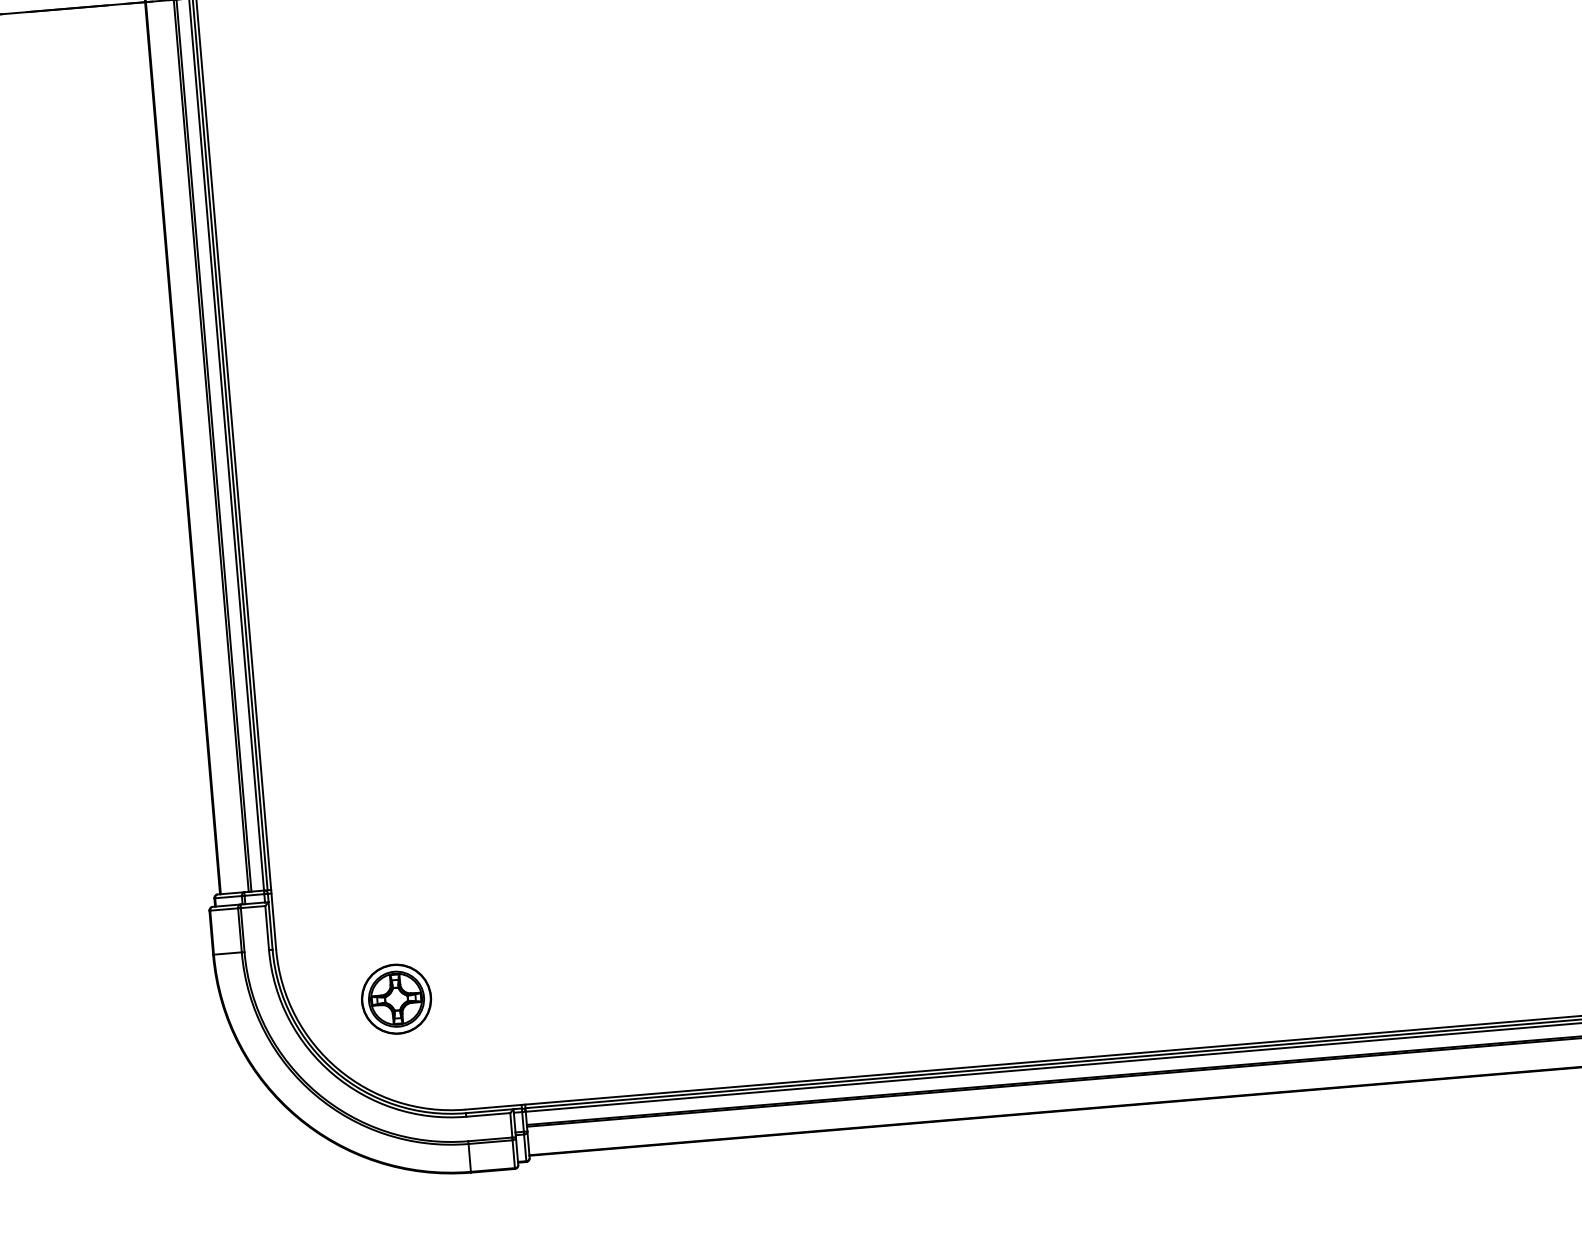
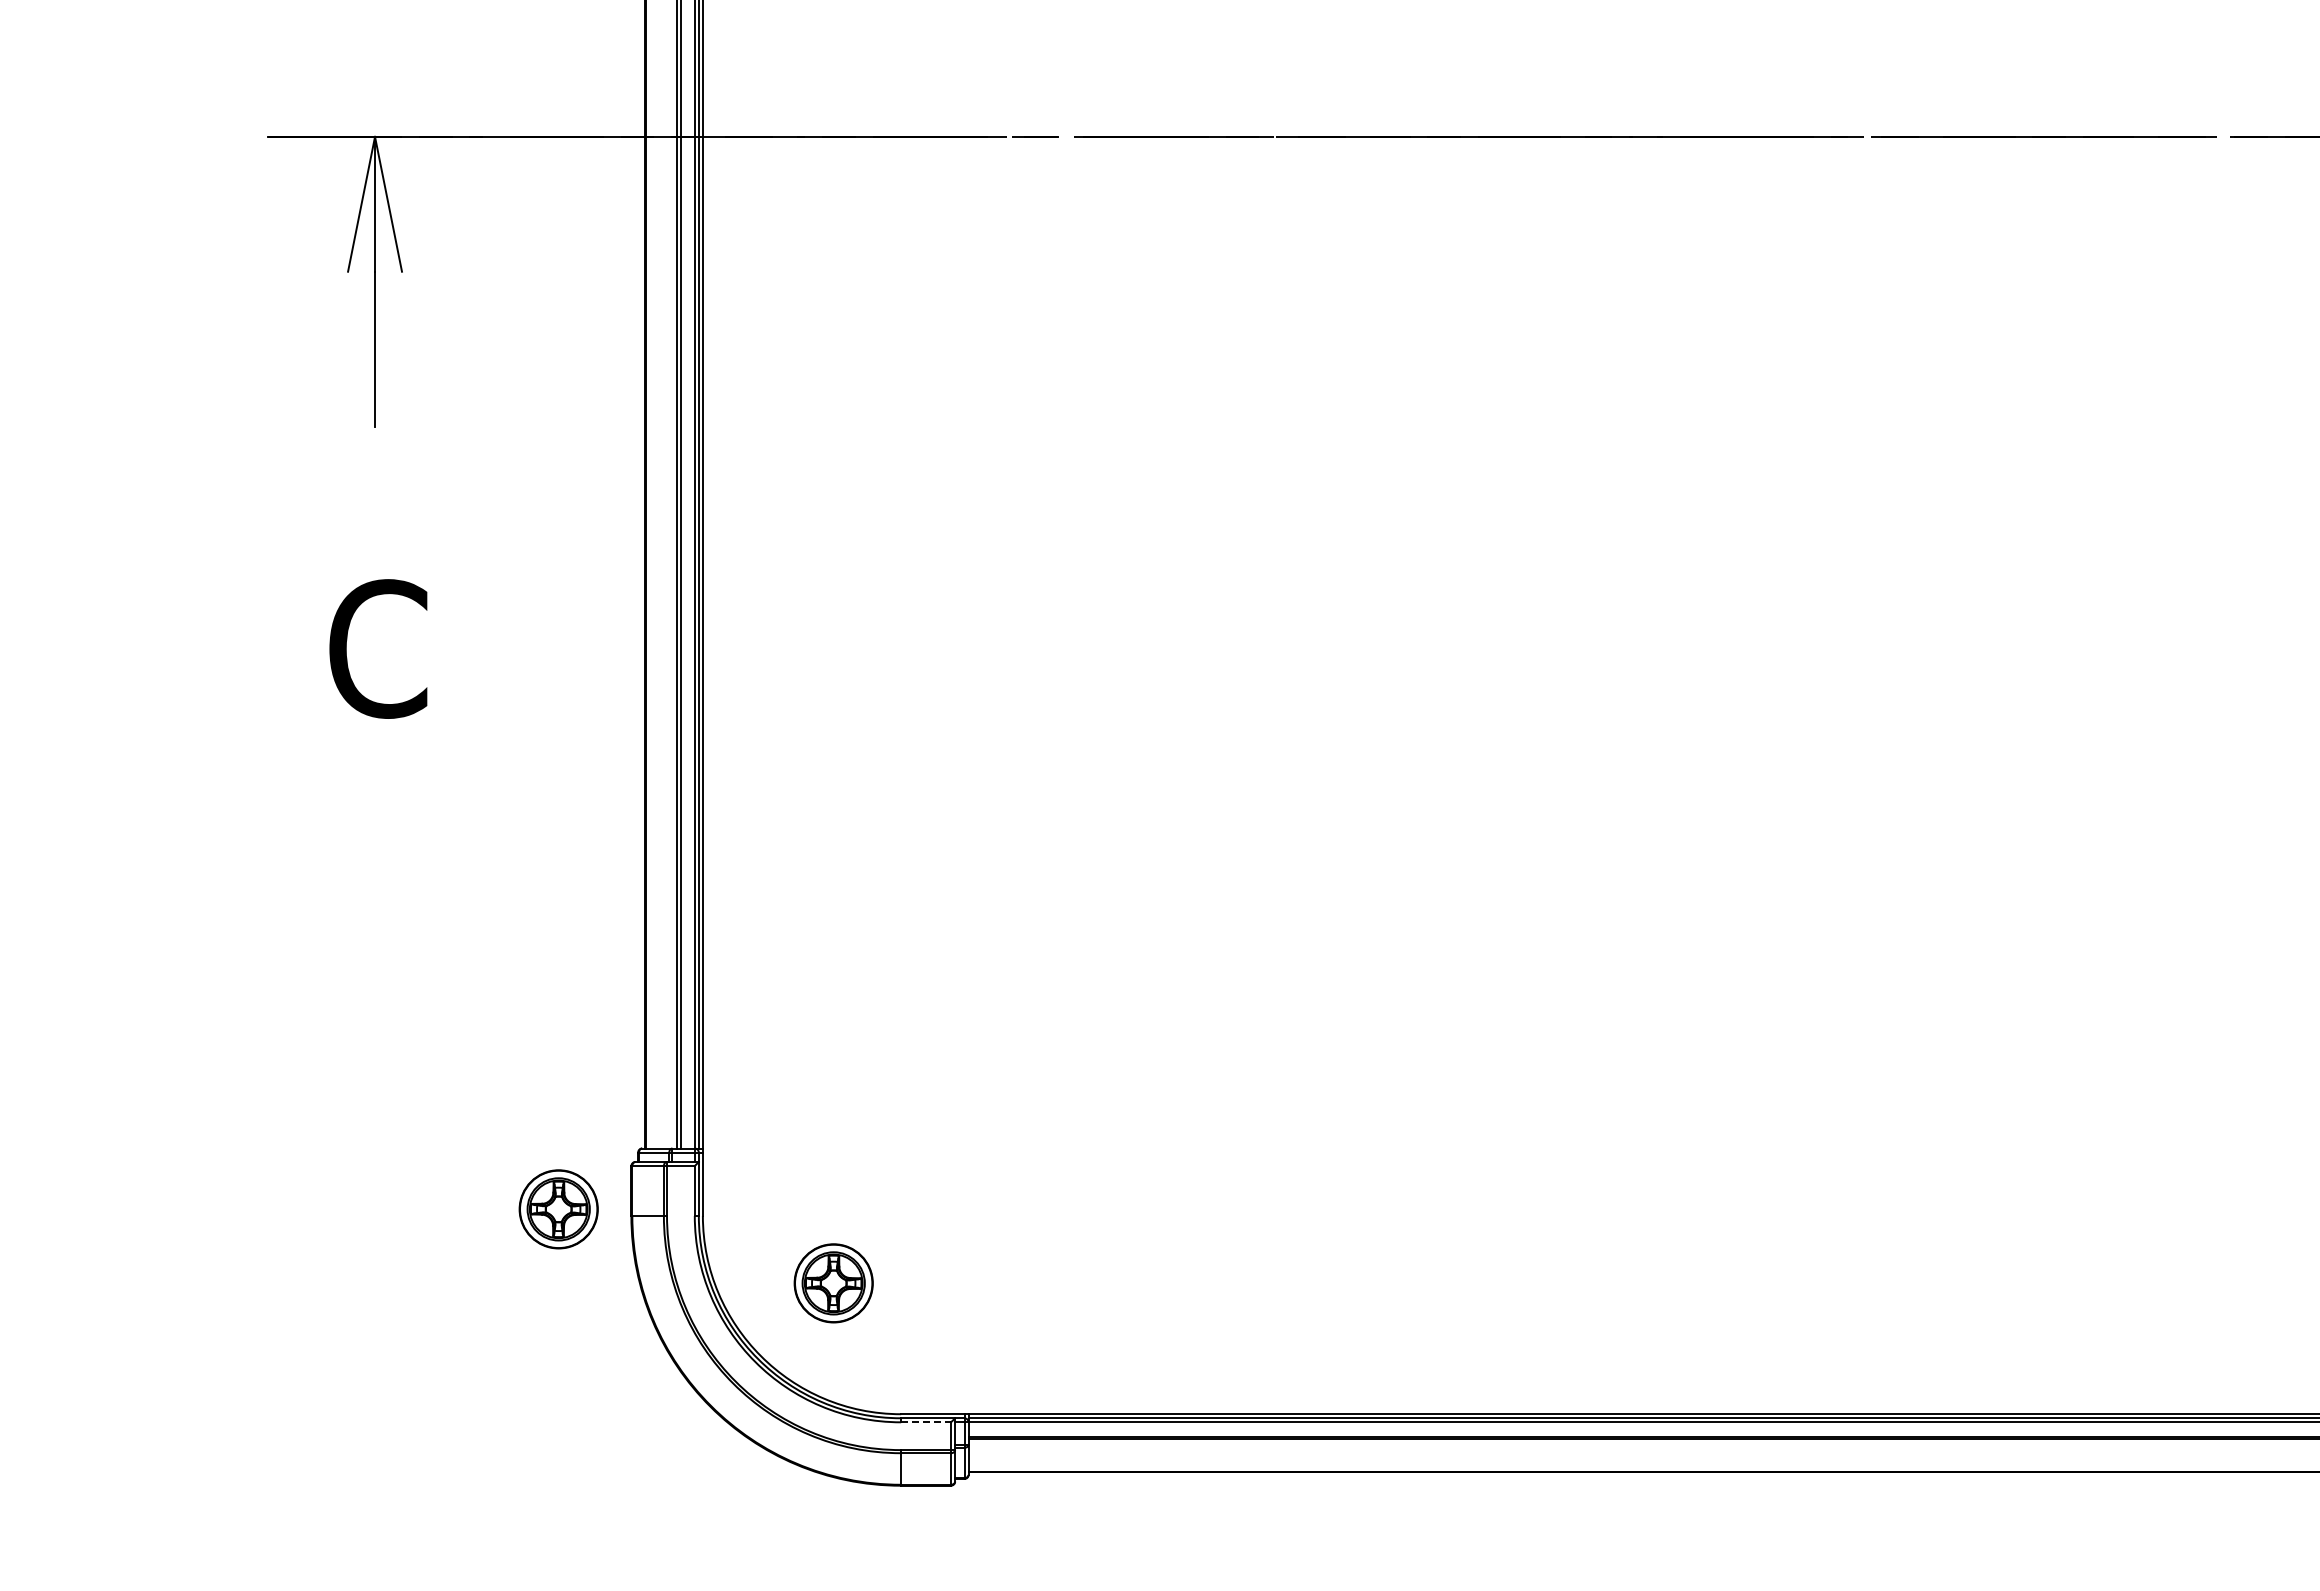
part: (148, 954) -> (558, 1209), added
line: (488, 1115) -> (926, 1422), solid -> dashed

